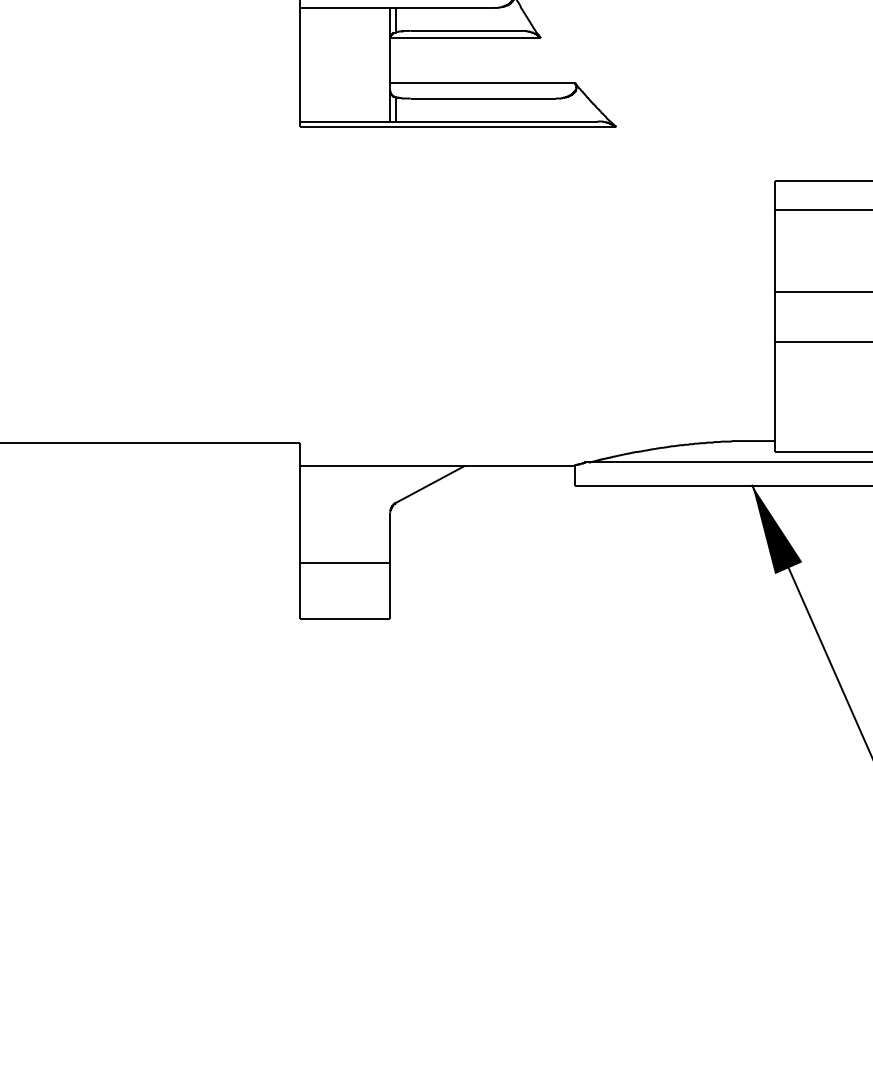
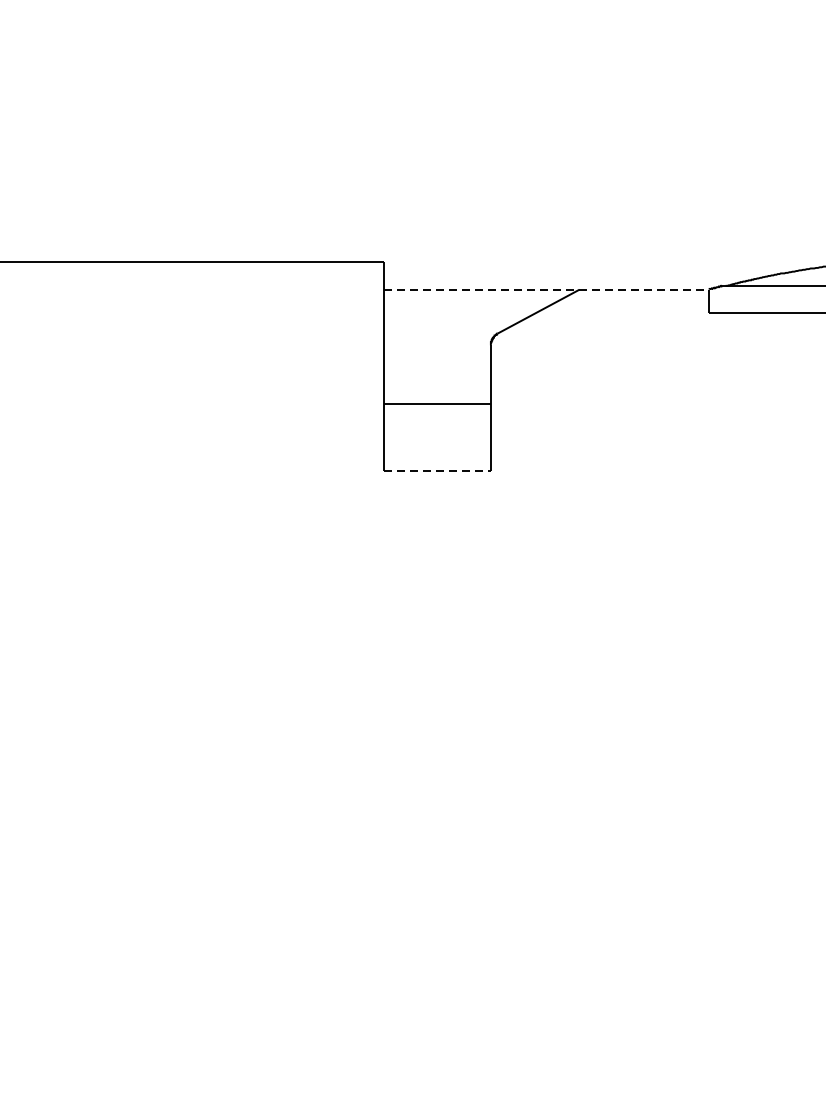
line: (437, 465) -> (546, 289), solid -> dashed
line: (345, 619) -> (437, 471), solid -> dashed

